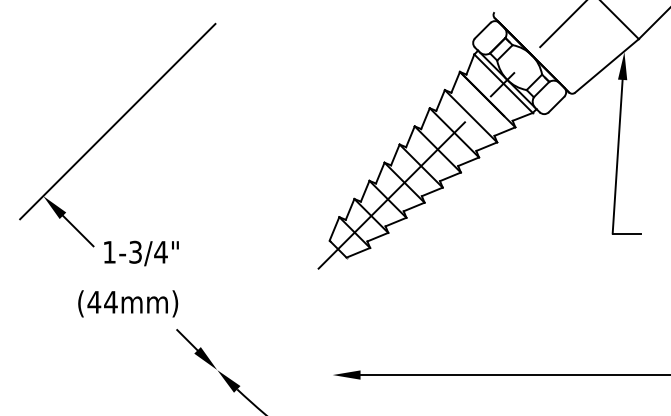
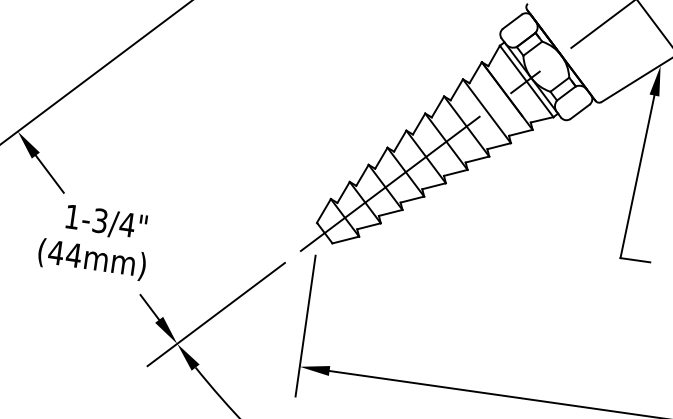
text: (141, 253) -> (106, 223), moved
line: (332, 336) -> (305, 325), added
line: (248, 337) -> (215, 313), added

